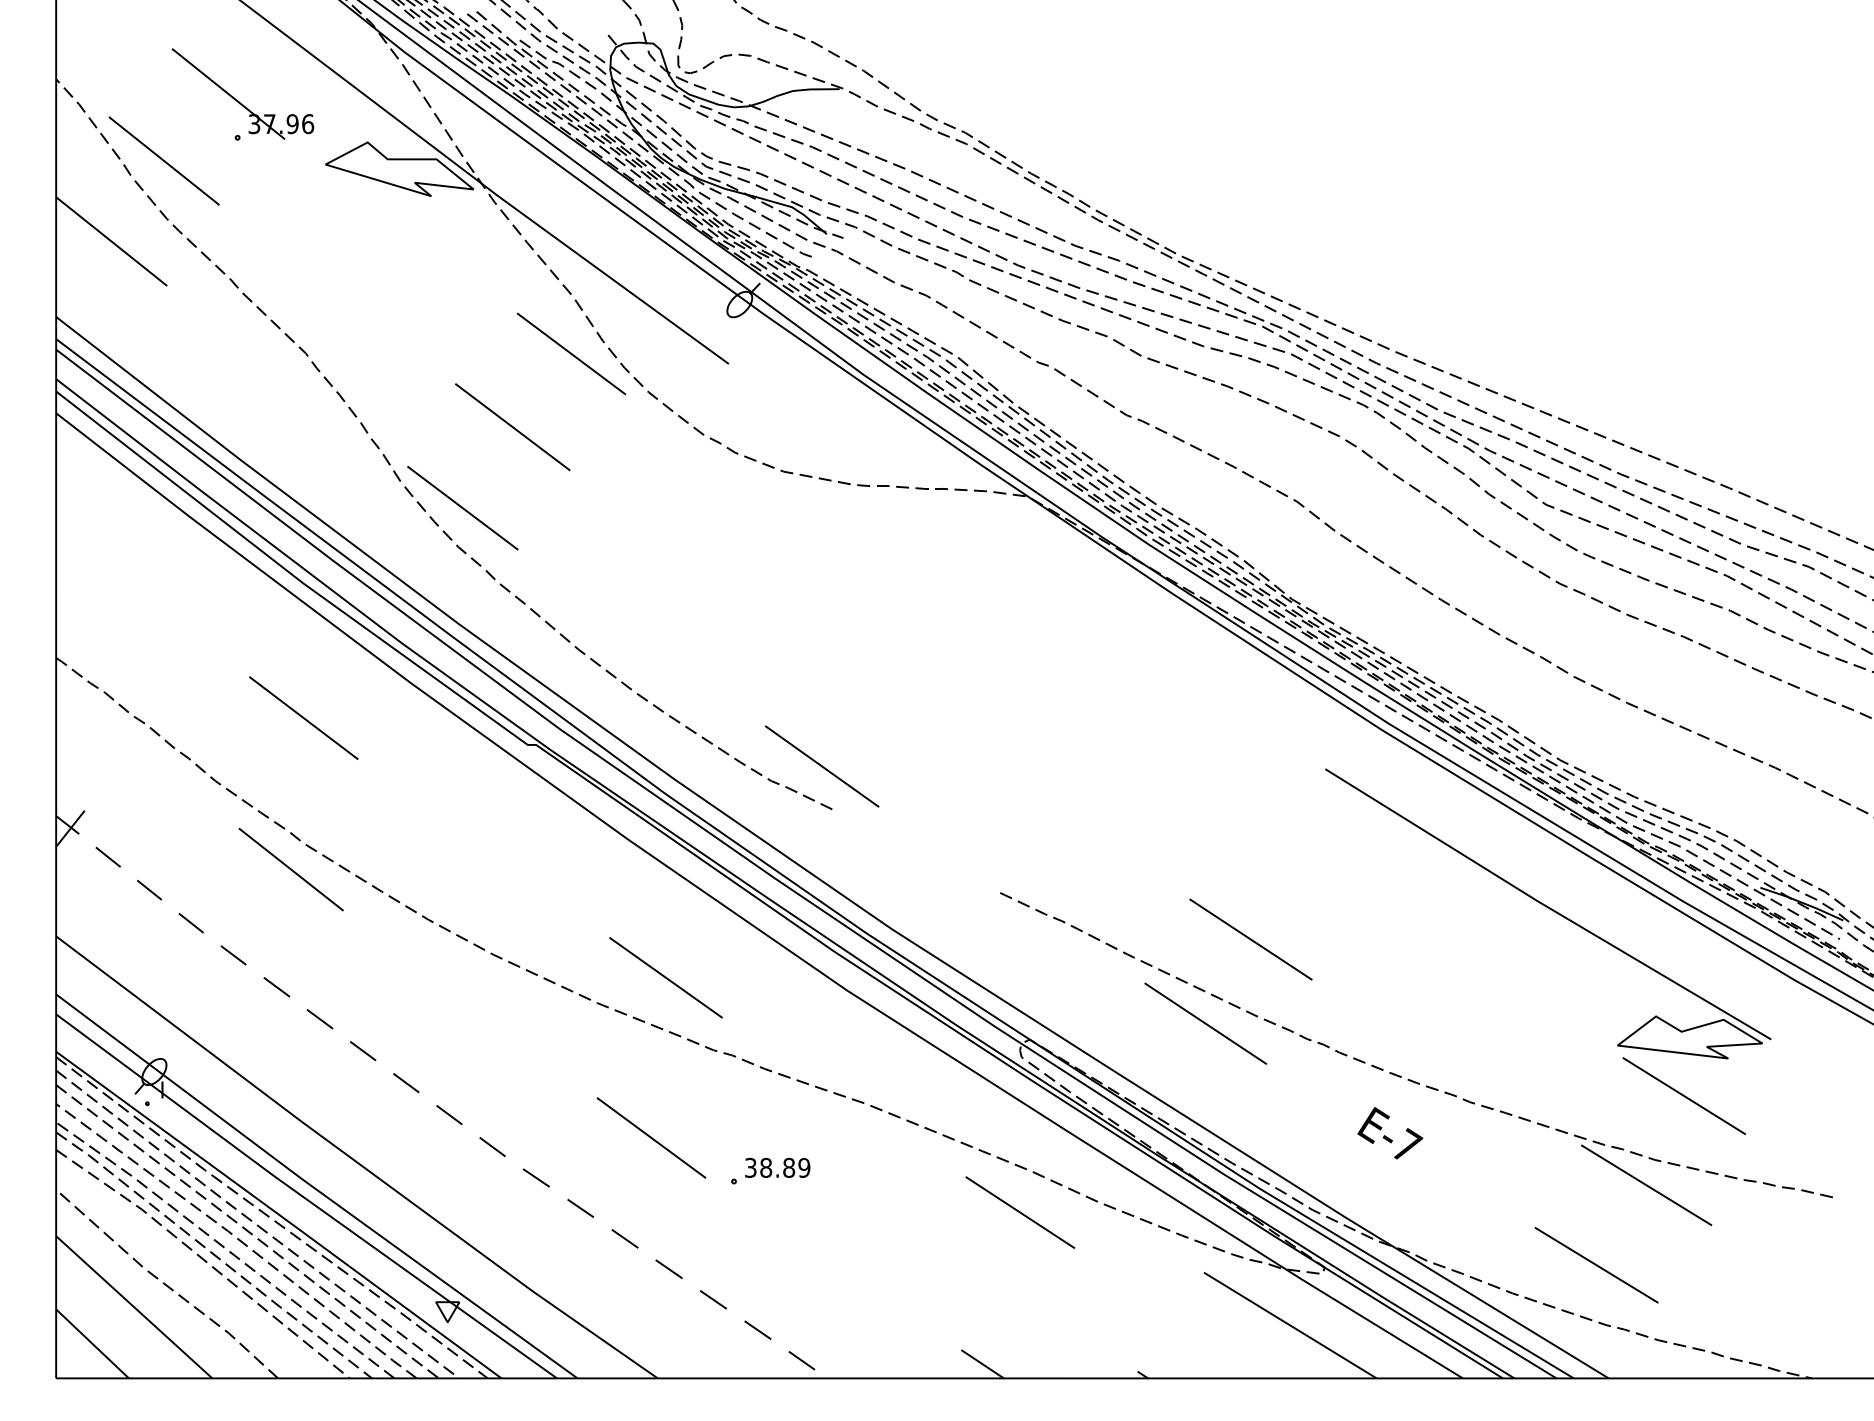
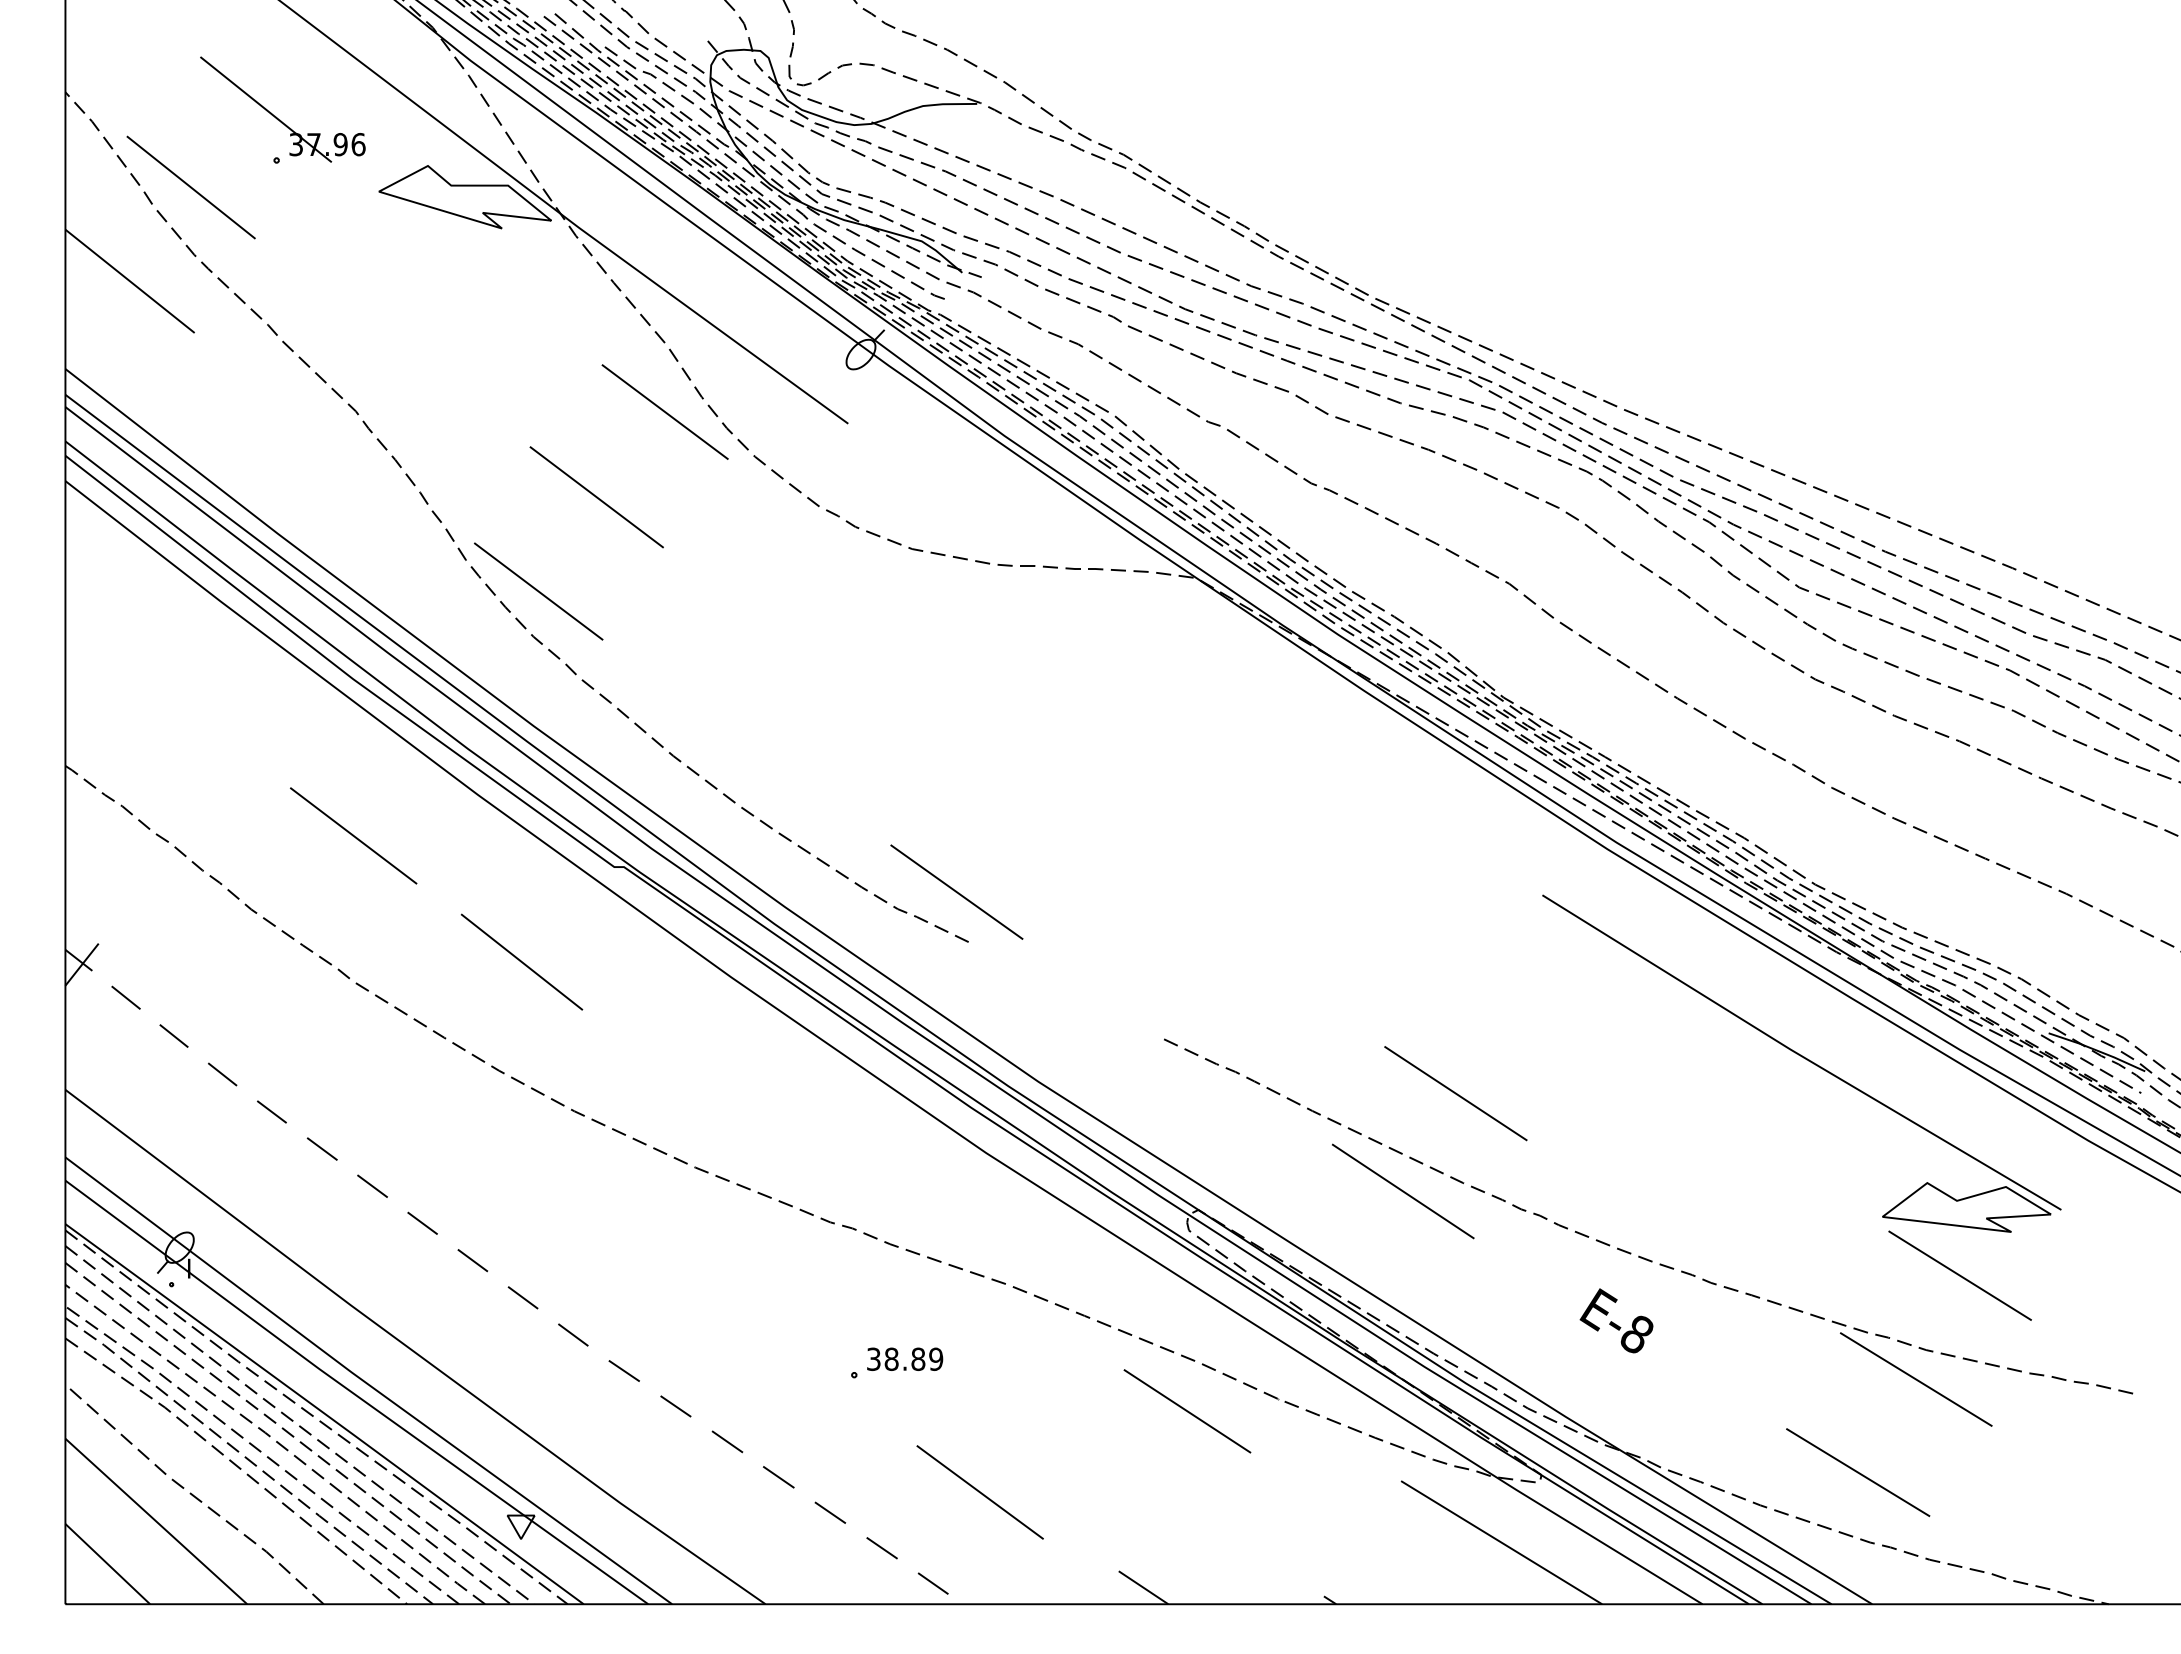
line: (290, 869) -> (521, 961), moved
line: (666, 977) -> (775, 1137), removed
line: (650, 1138) -> (979, 1492), moved
text: (1407, 1144) -> (1638, 1332), E-7 -> E-8

